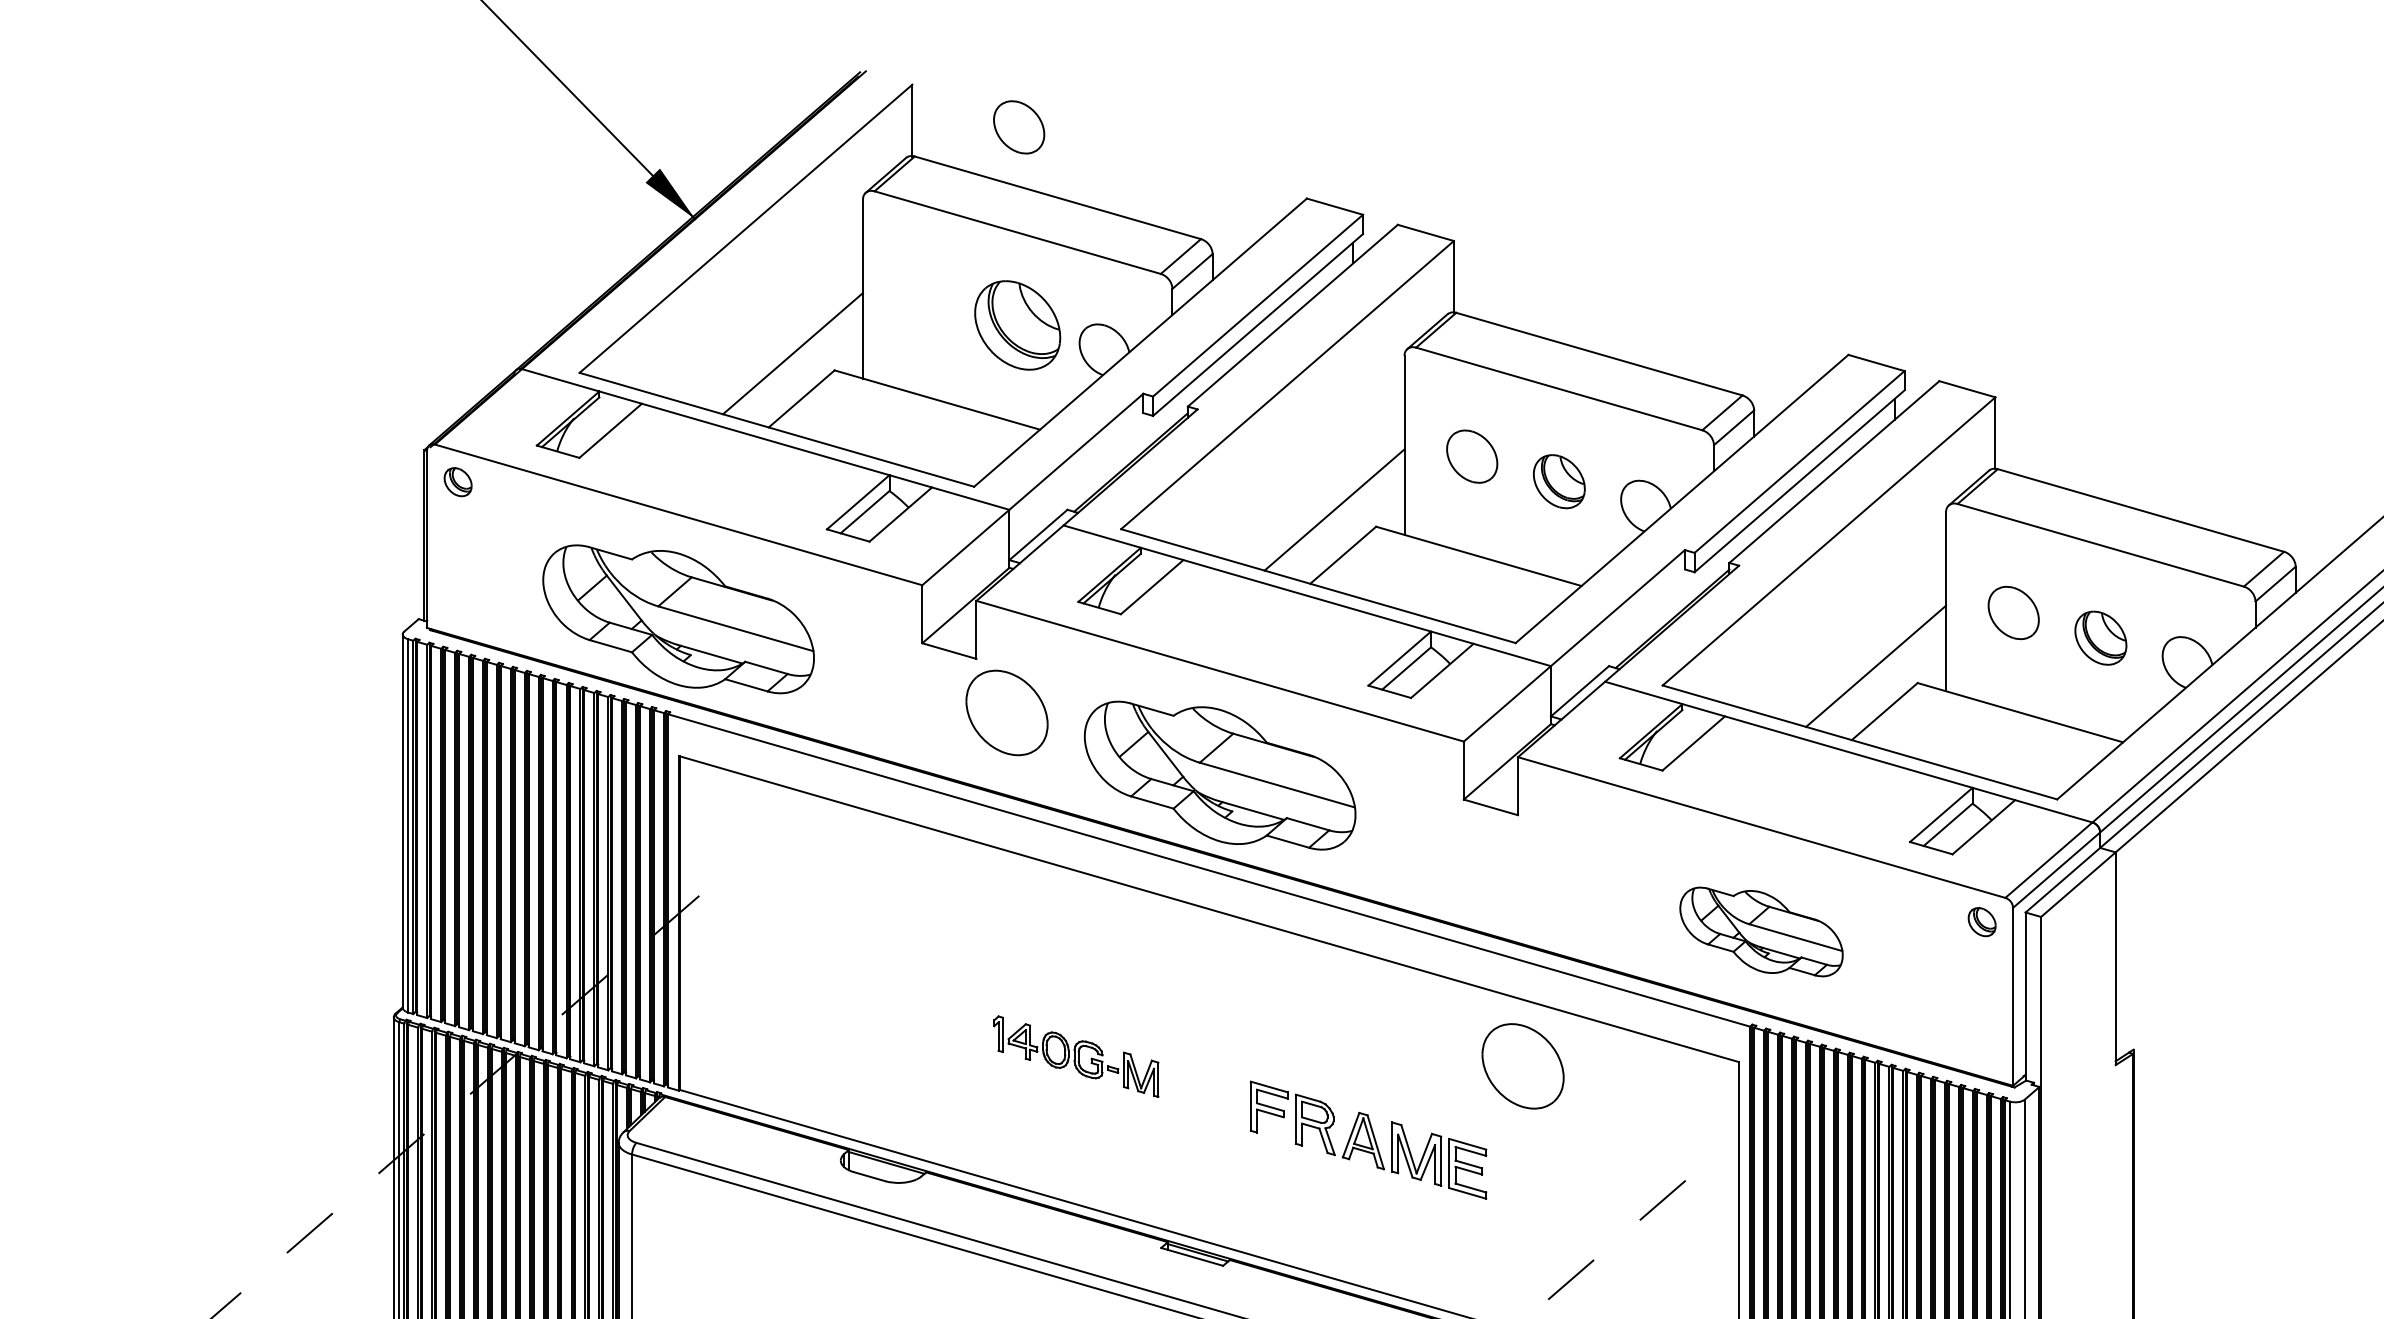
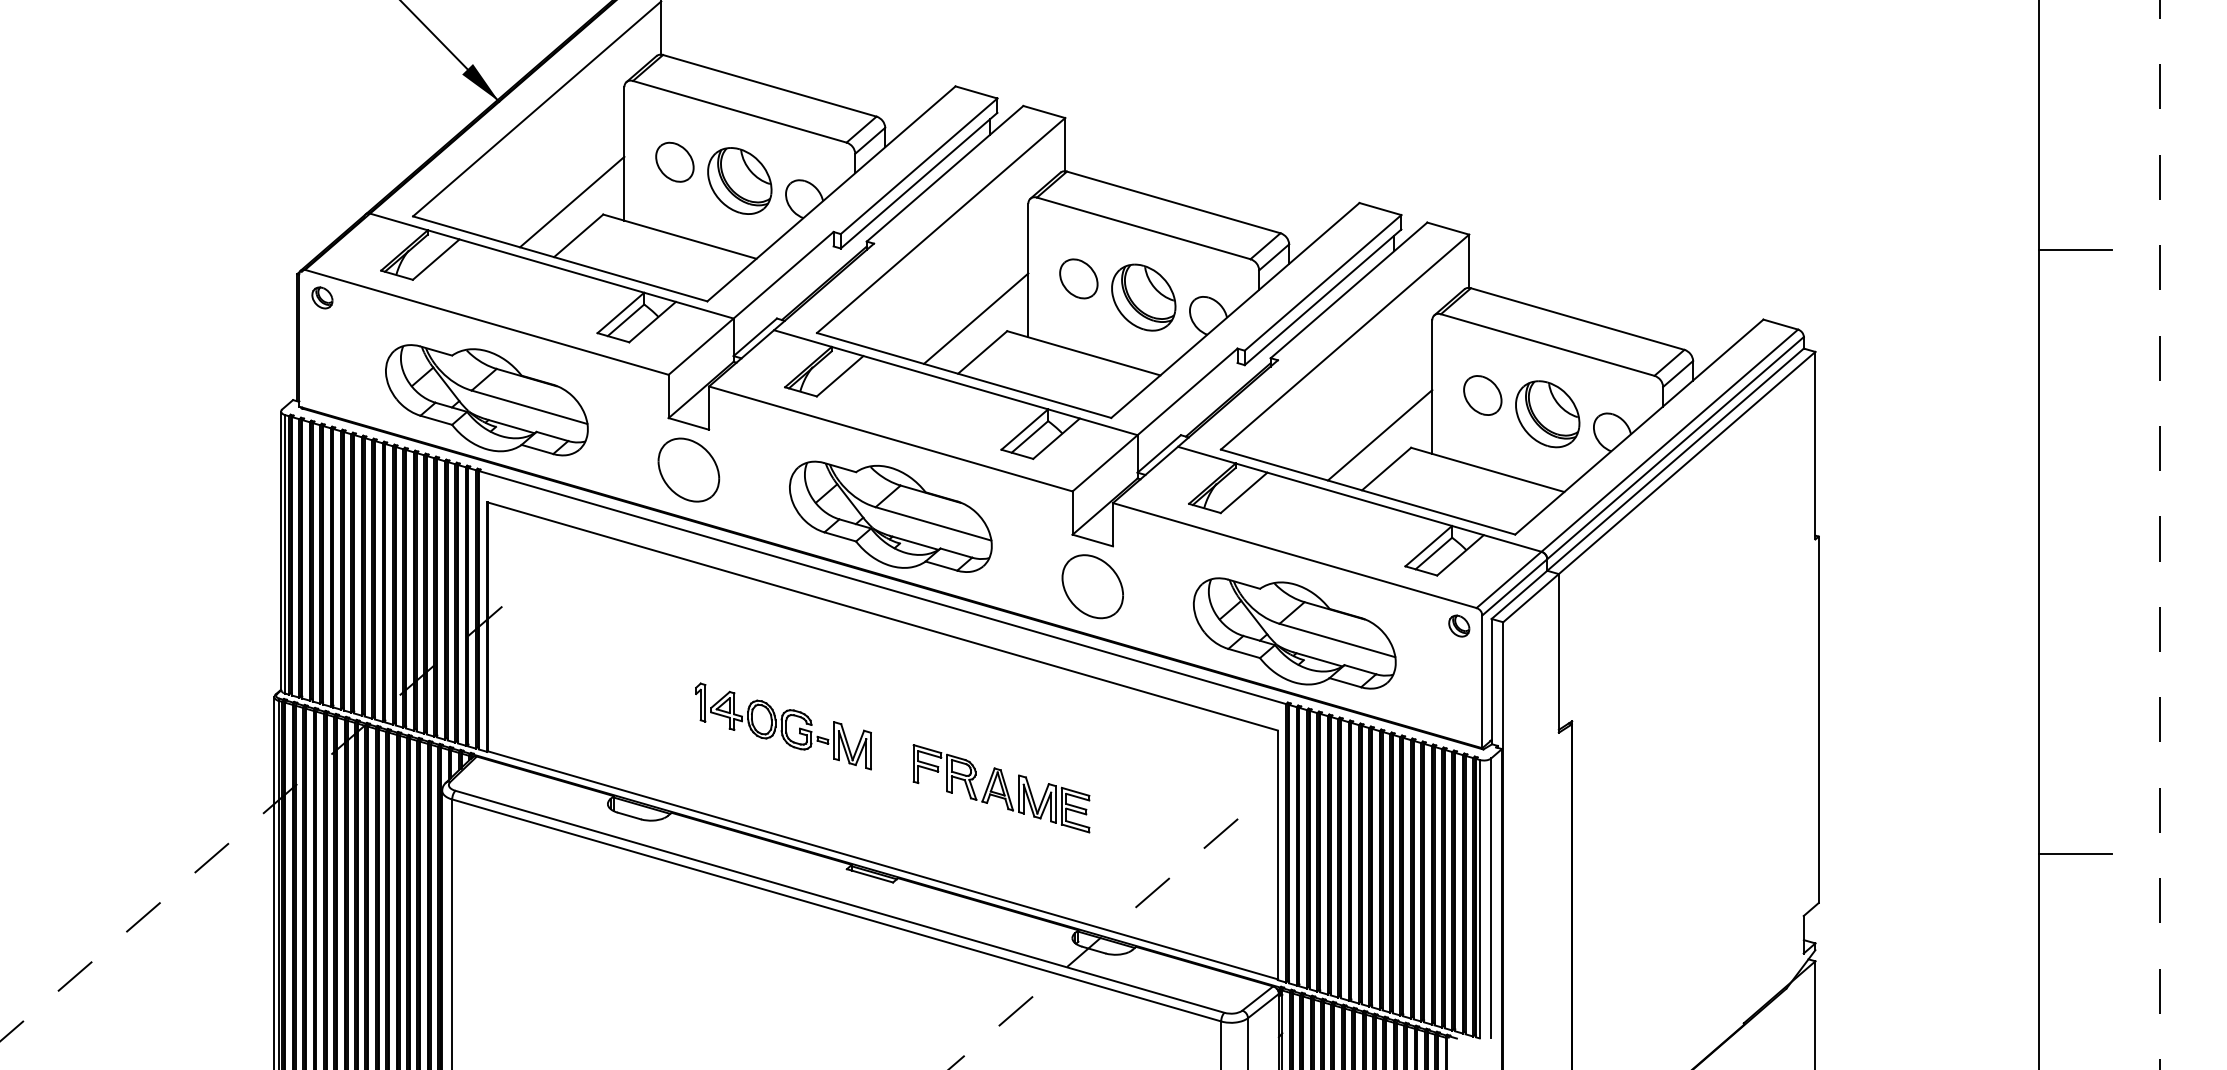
part: (1018, 126) -> (674, 161), moved
part: (1558, 481) -> (1143, 297), size x1.67
part: (2100, 638) -> (1547, 414), size x1.67
part: (1006, 712) -> (688, 469), moved
part: (1761, 932) -> (1294, 633), size x1.67
part: (1076, 1056) -> (783, 726), size x1.43
part: (1522, 1066) -> (1092, 586), moved

